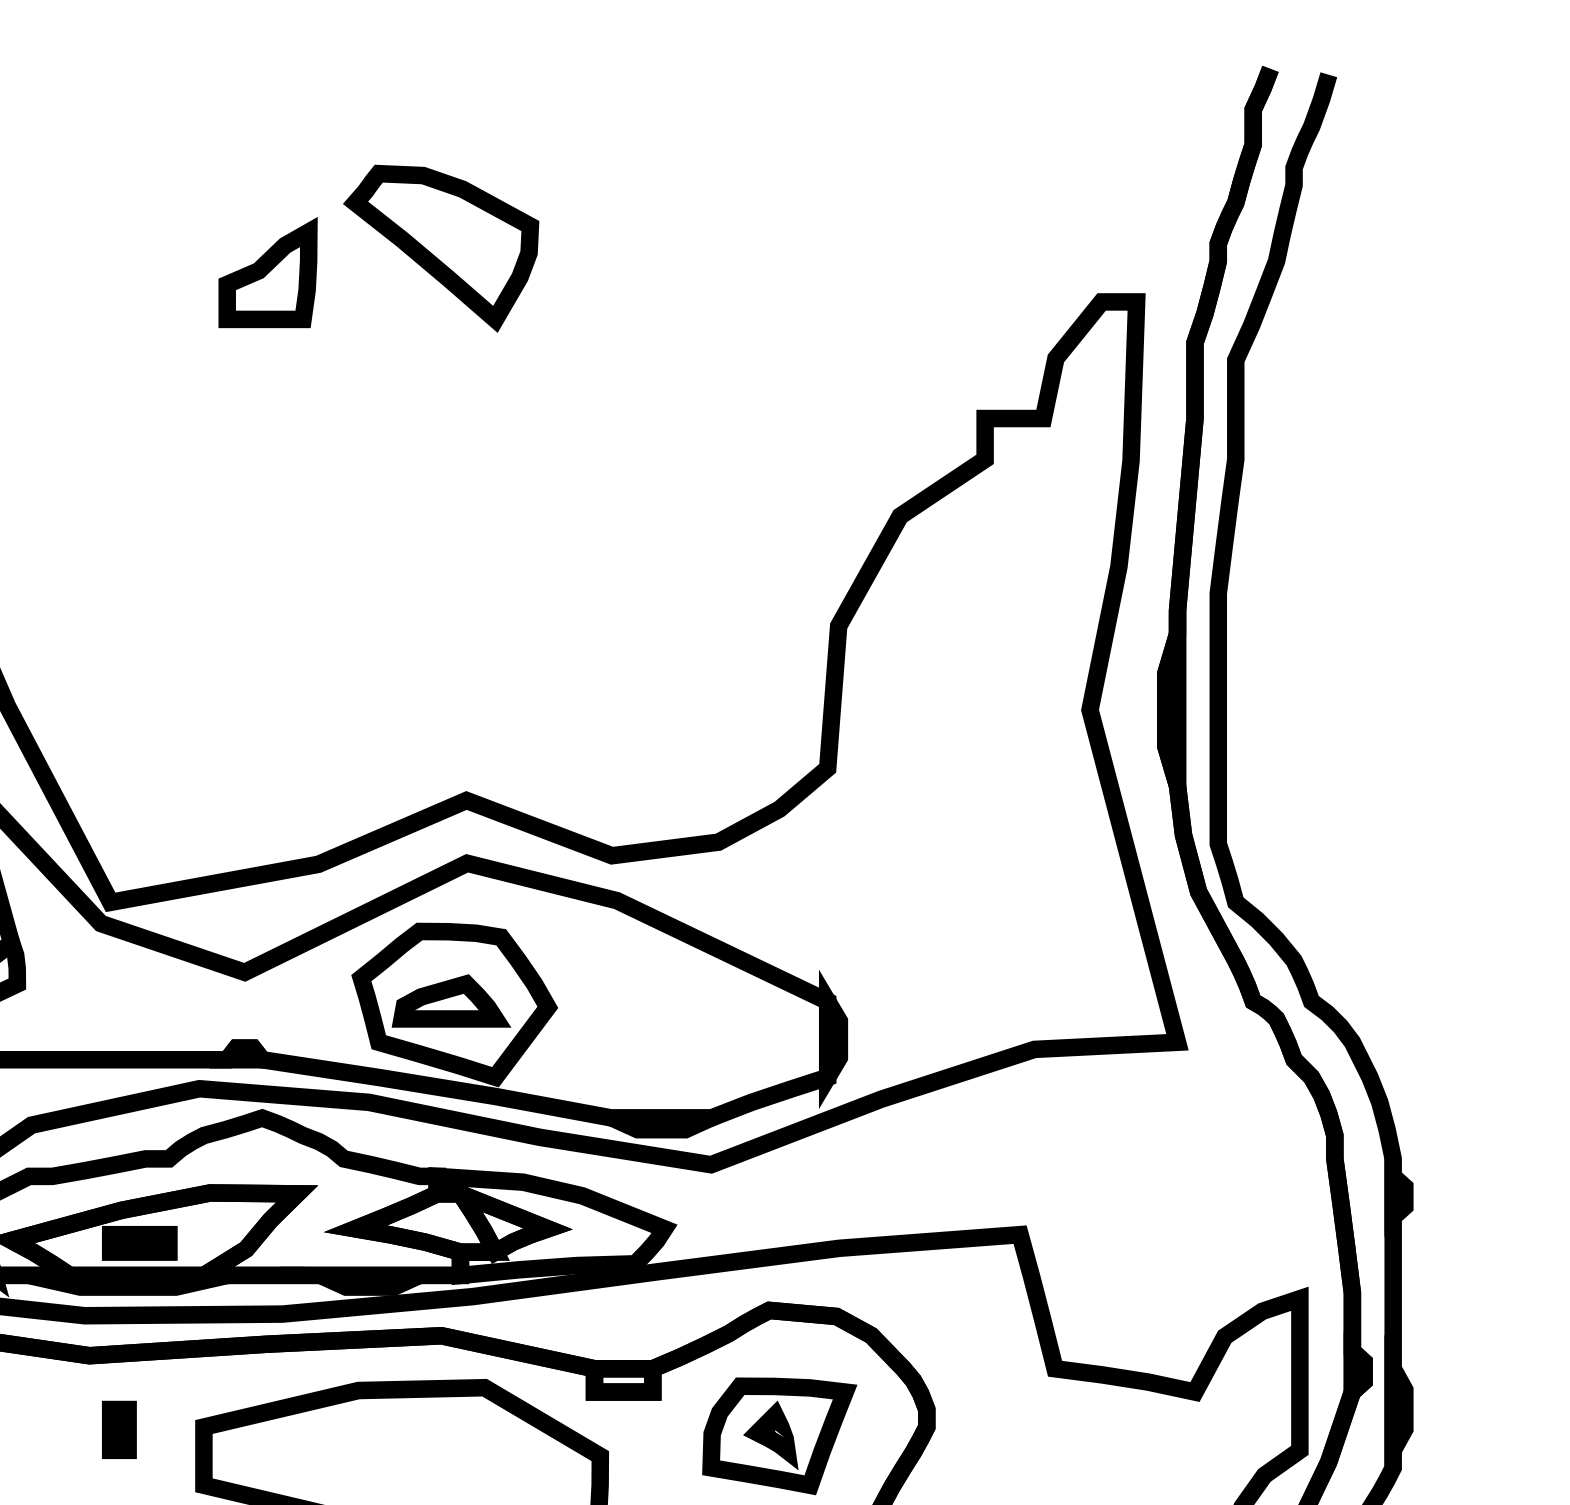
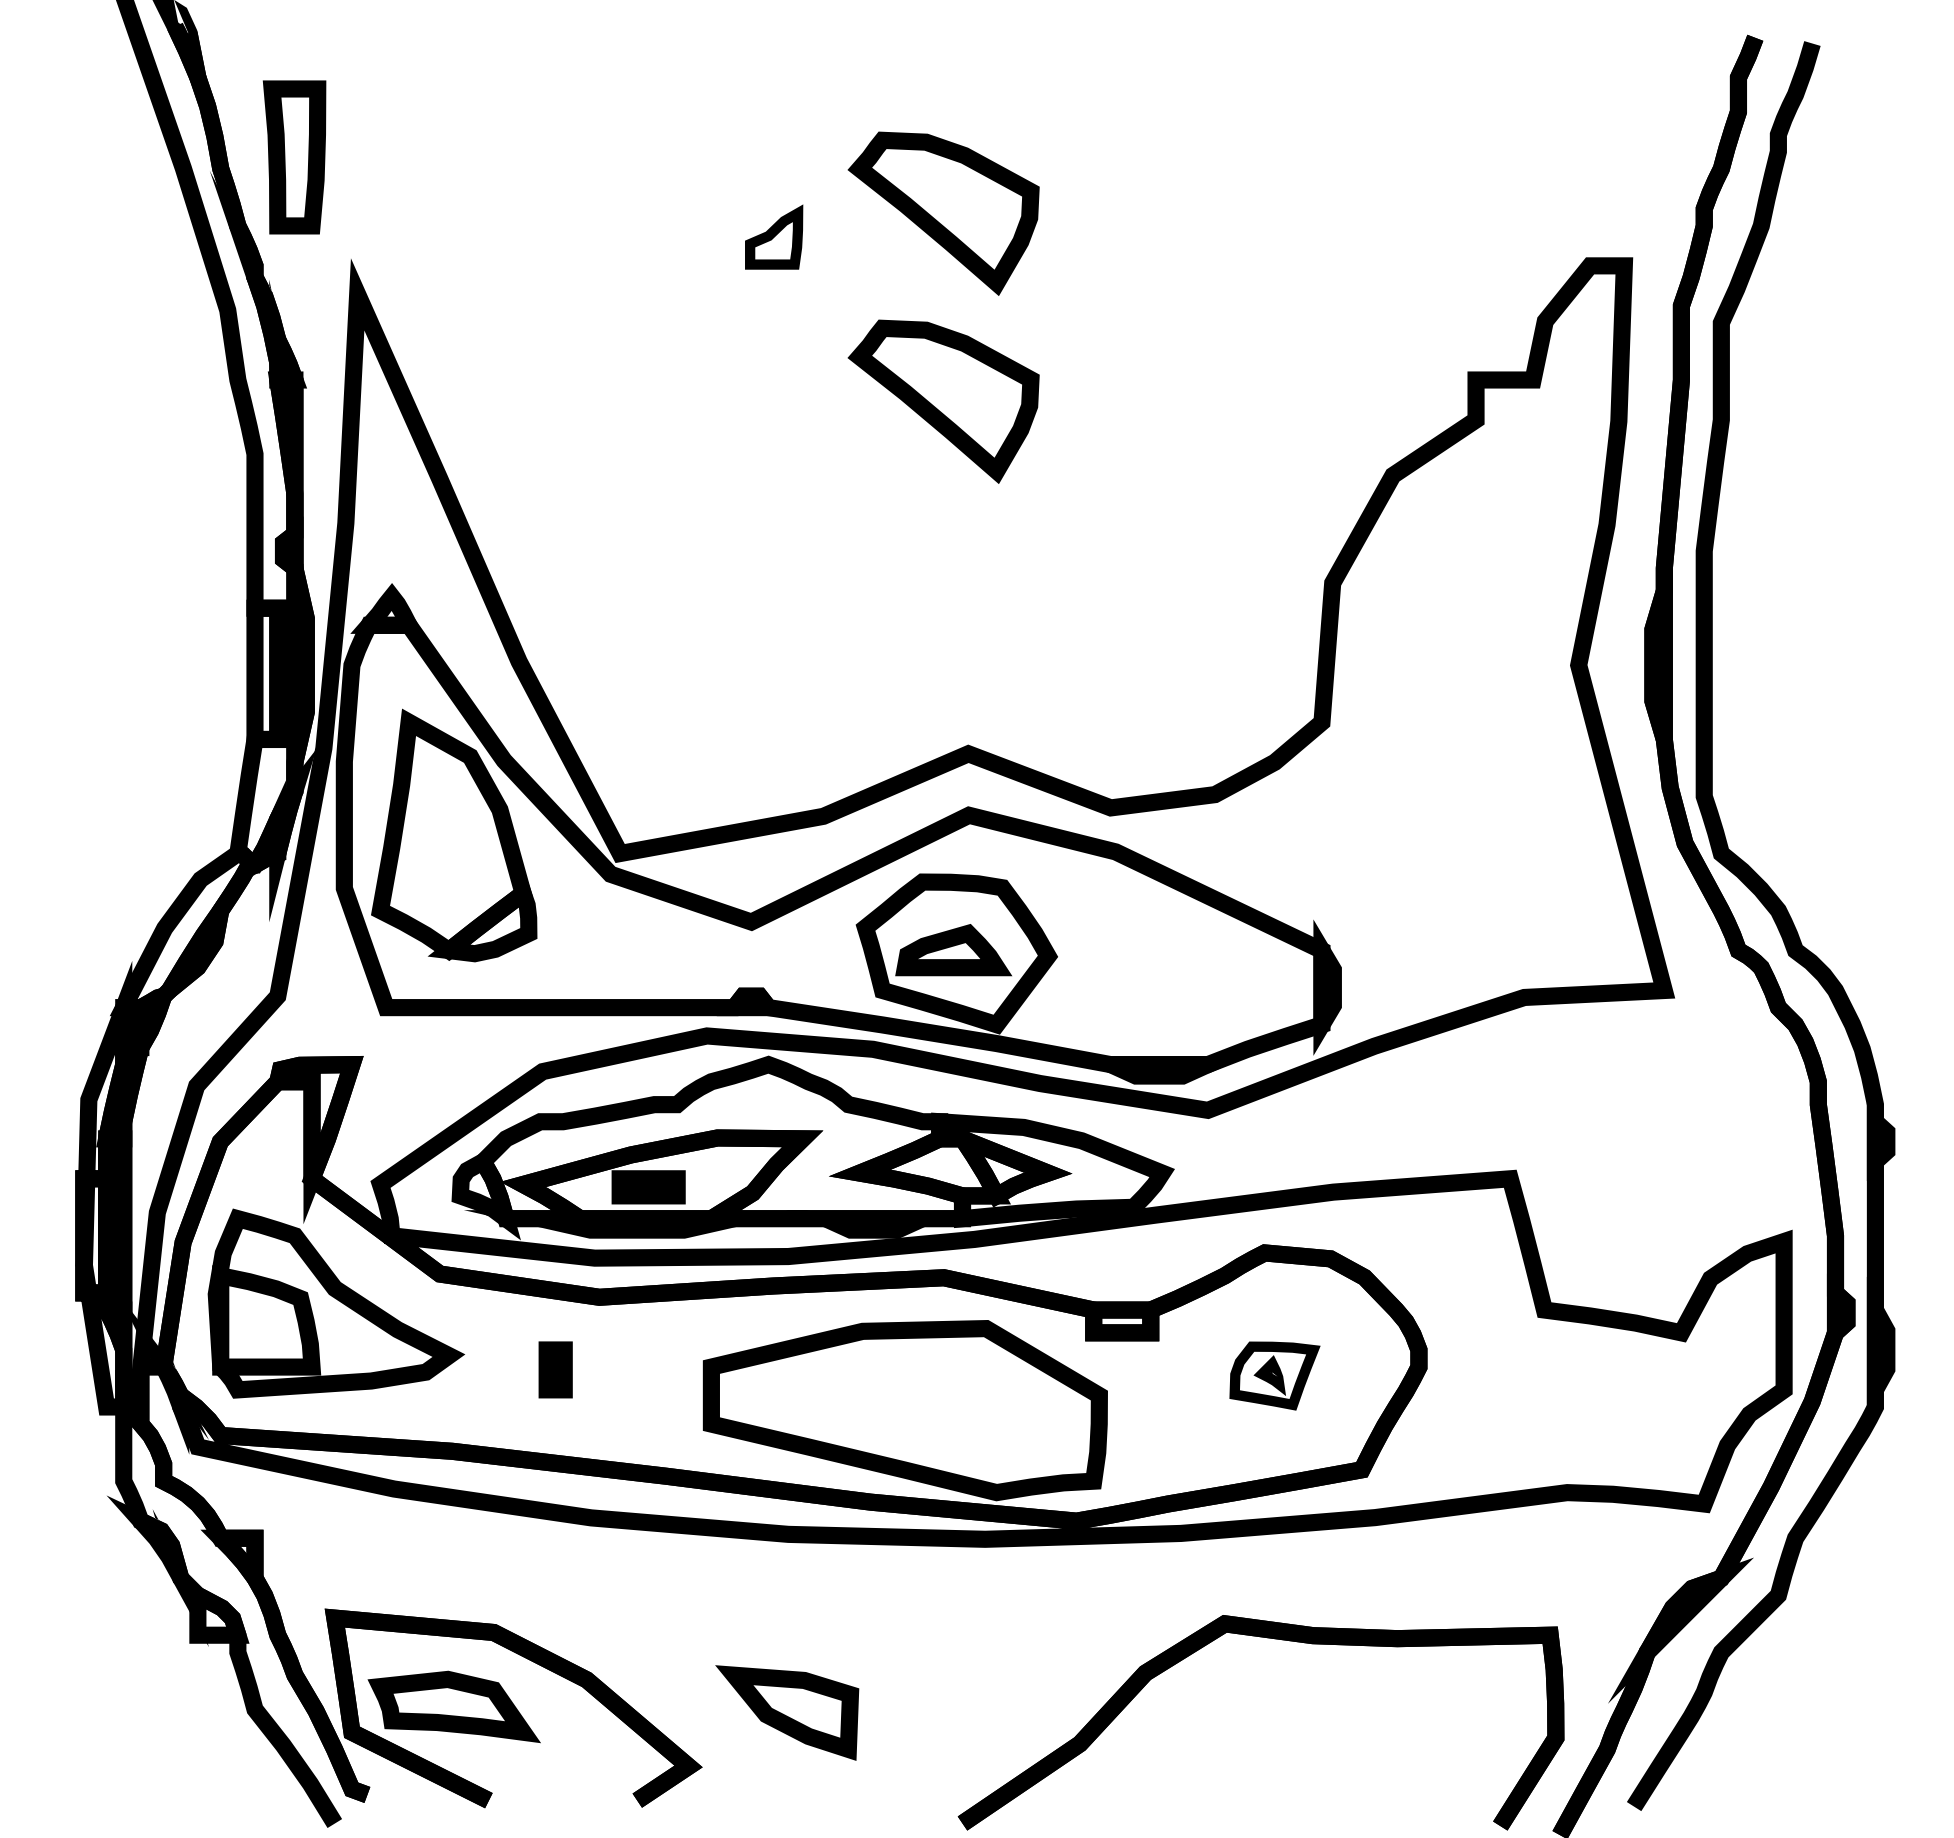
part: (267, 271) -> (773, 236), size x0.6
part: (441, 440) -> (943, 401), added
part: (119, 1429) -> (555, 1369), moved
part: (779, 1435) -> (1274, 1375), size x0.6

